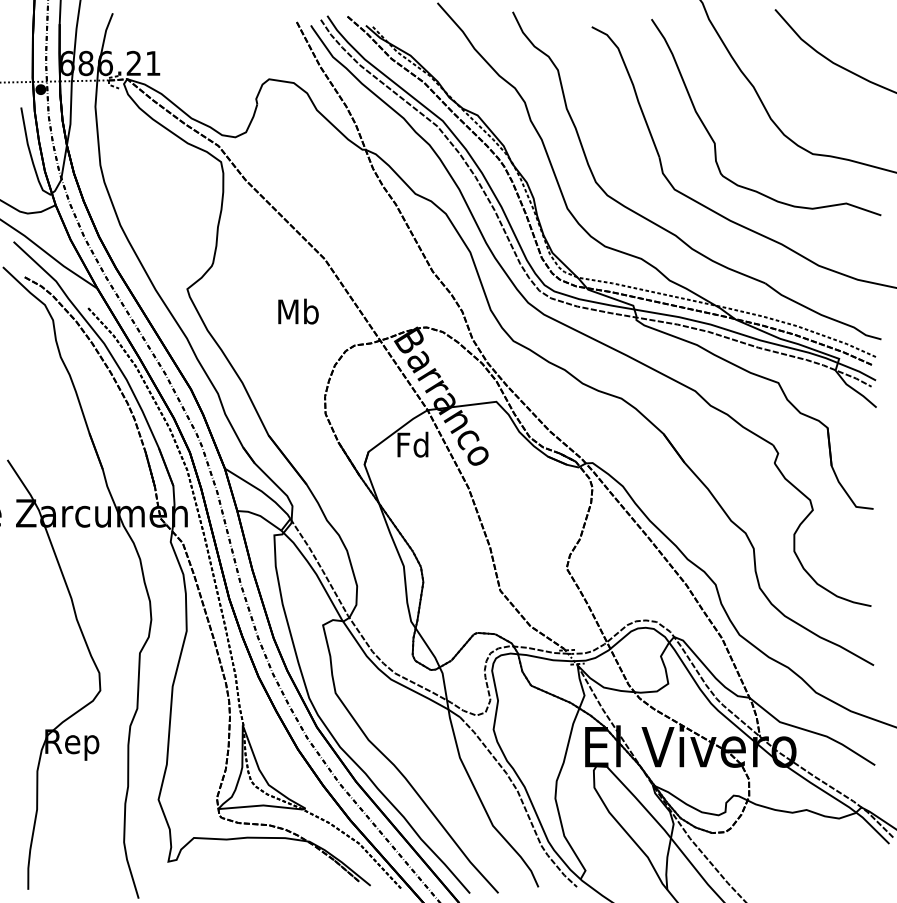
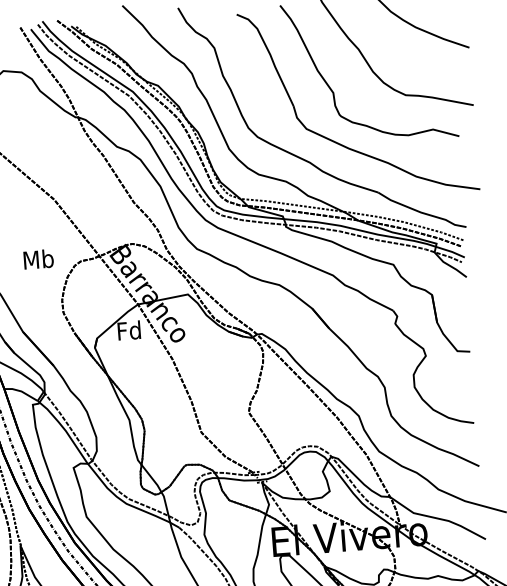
text: (298, 311) -> (38, 259), moved

